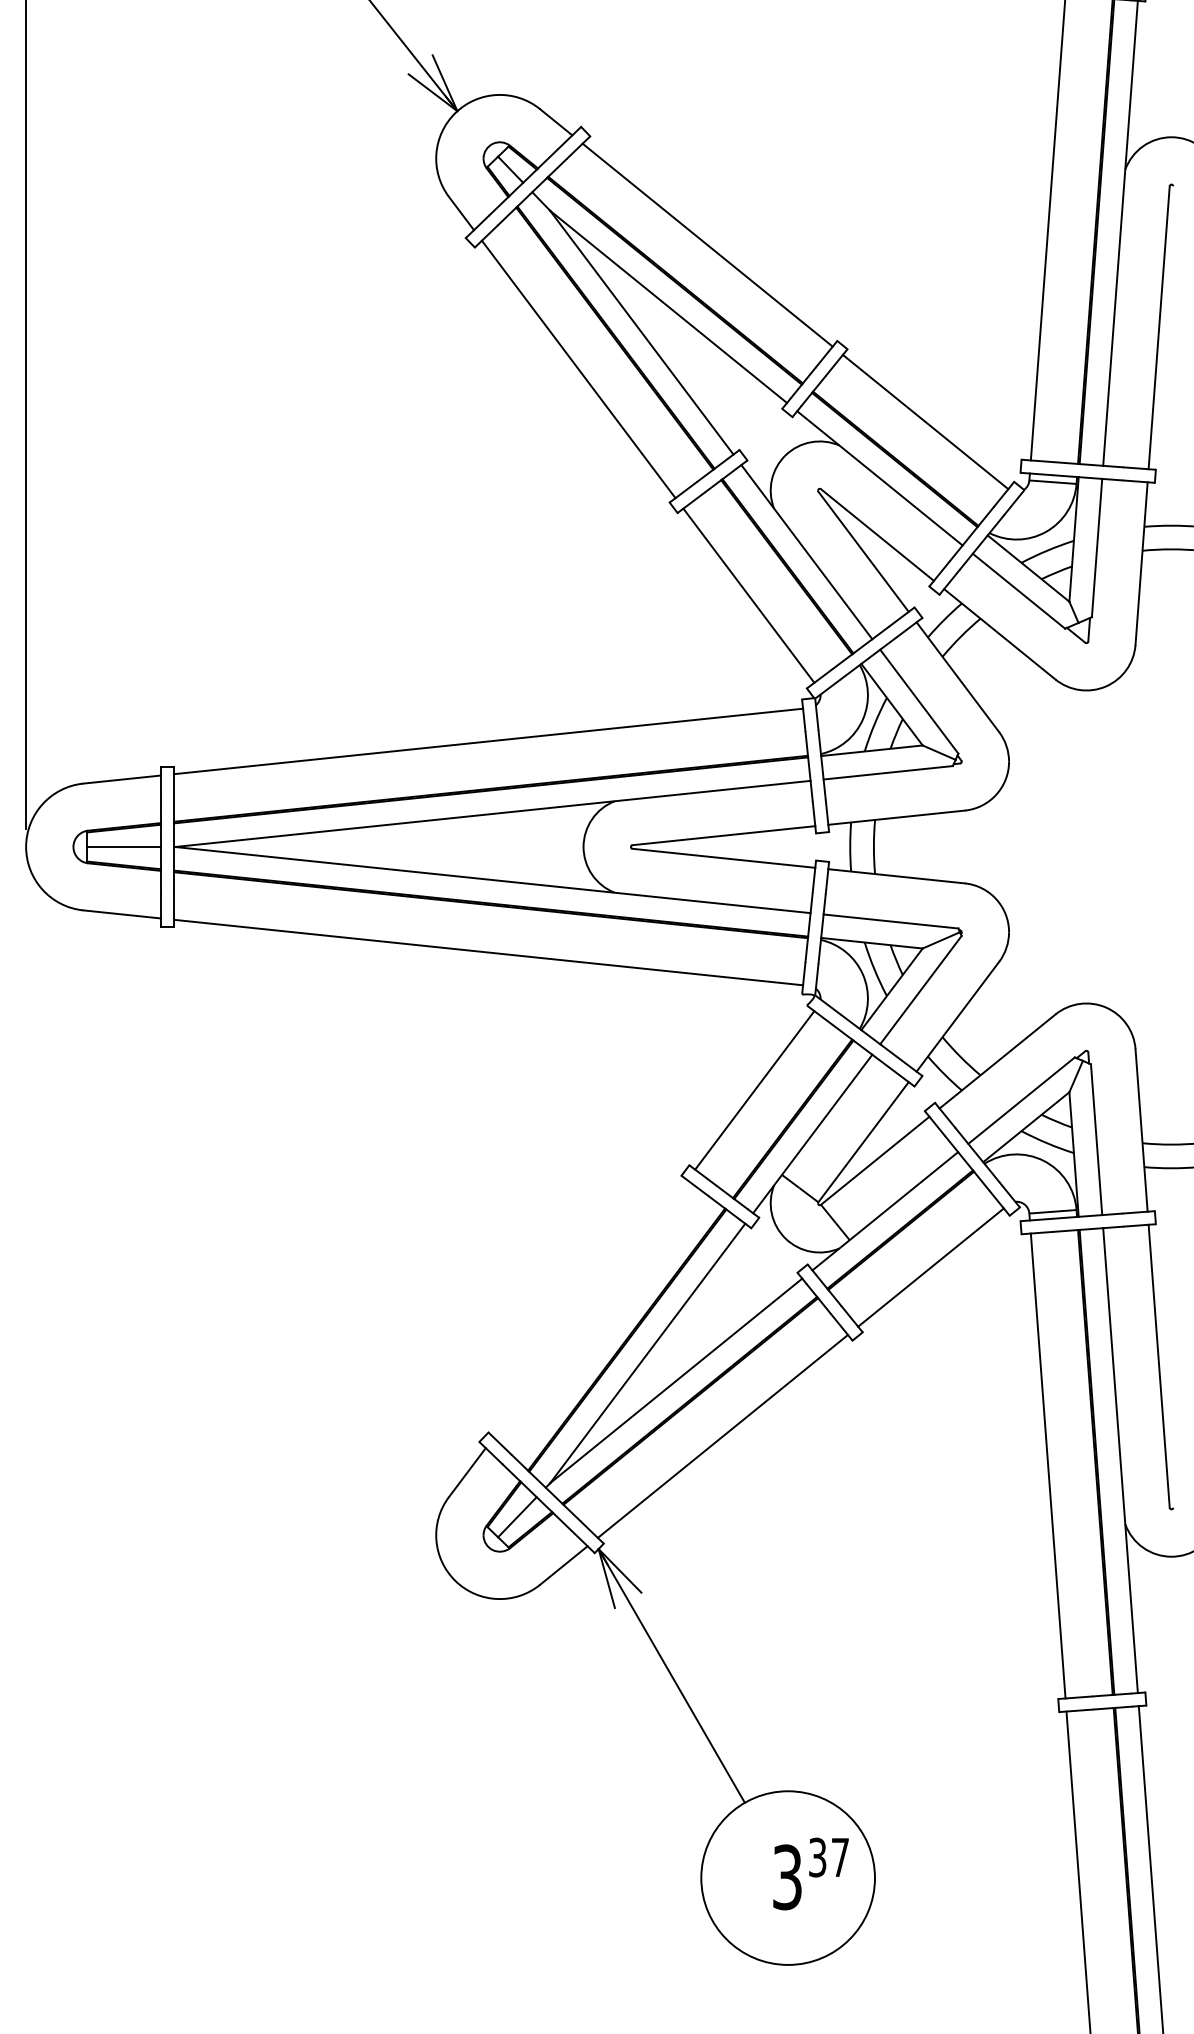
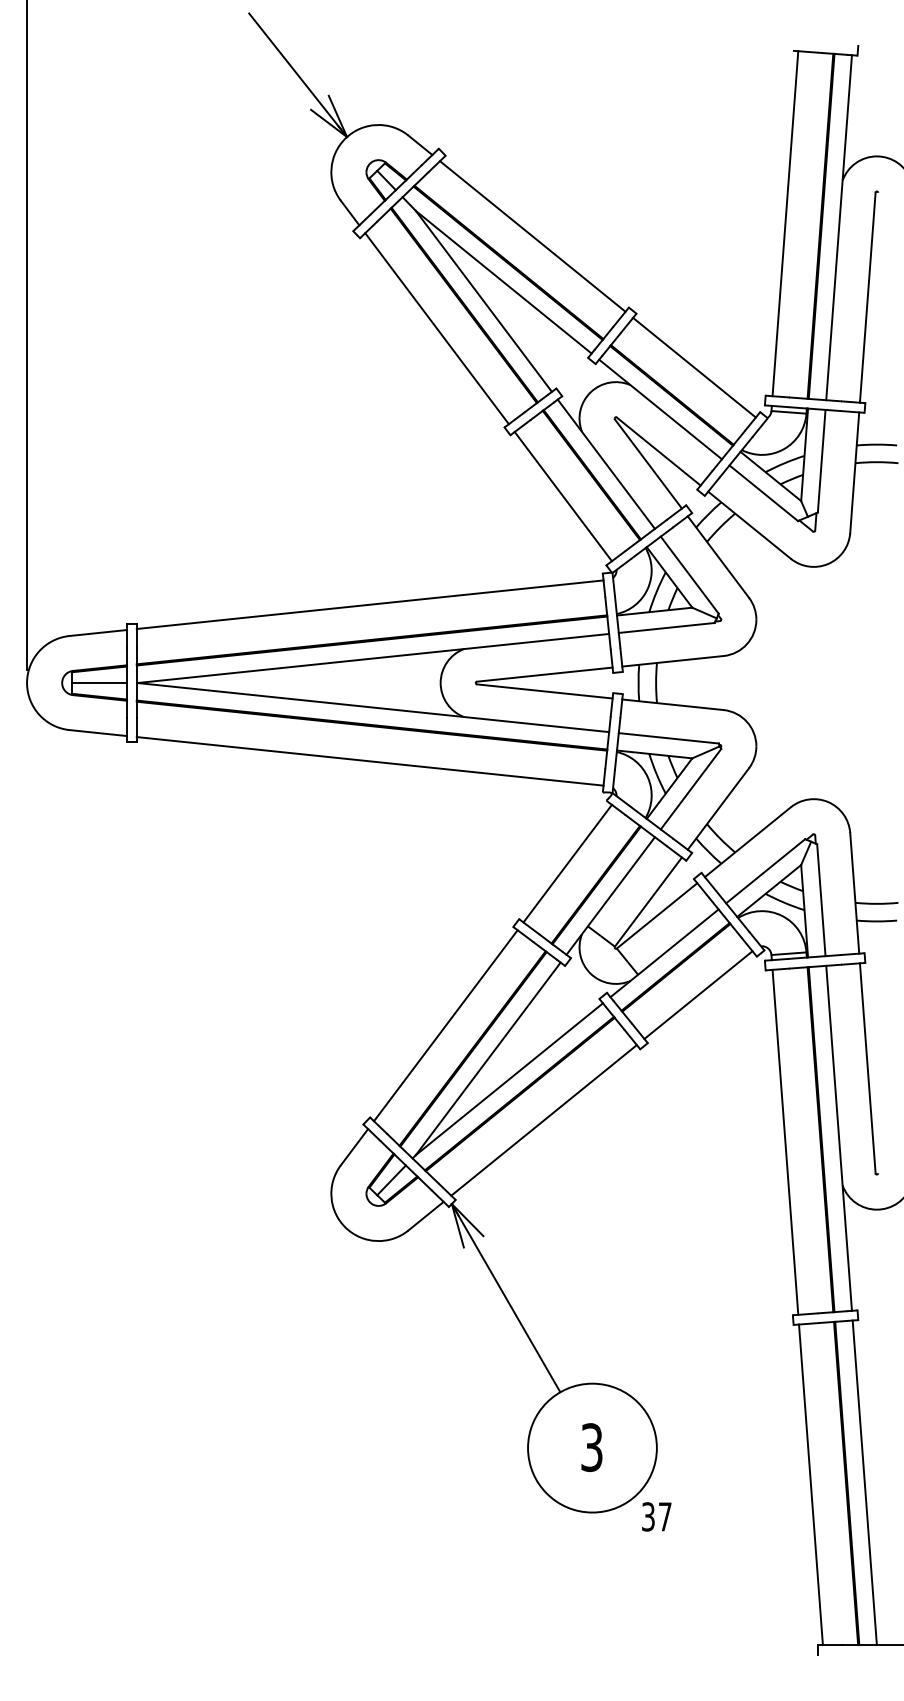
line: (590, 1308) -> (445, 1025), added
text: (828, 1857) -> (656, 1516), moved

